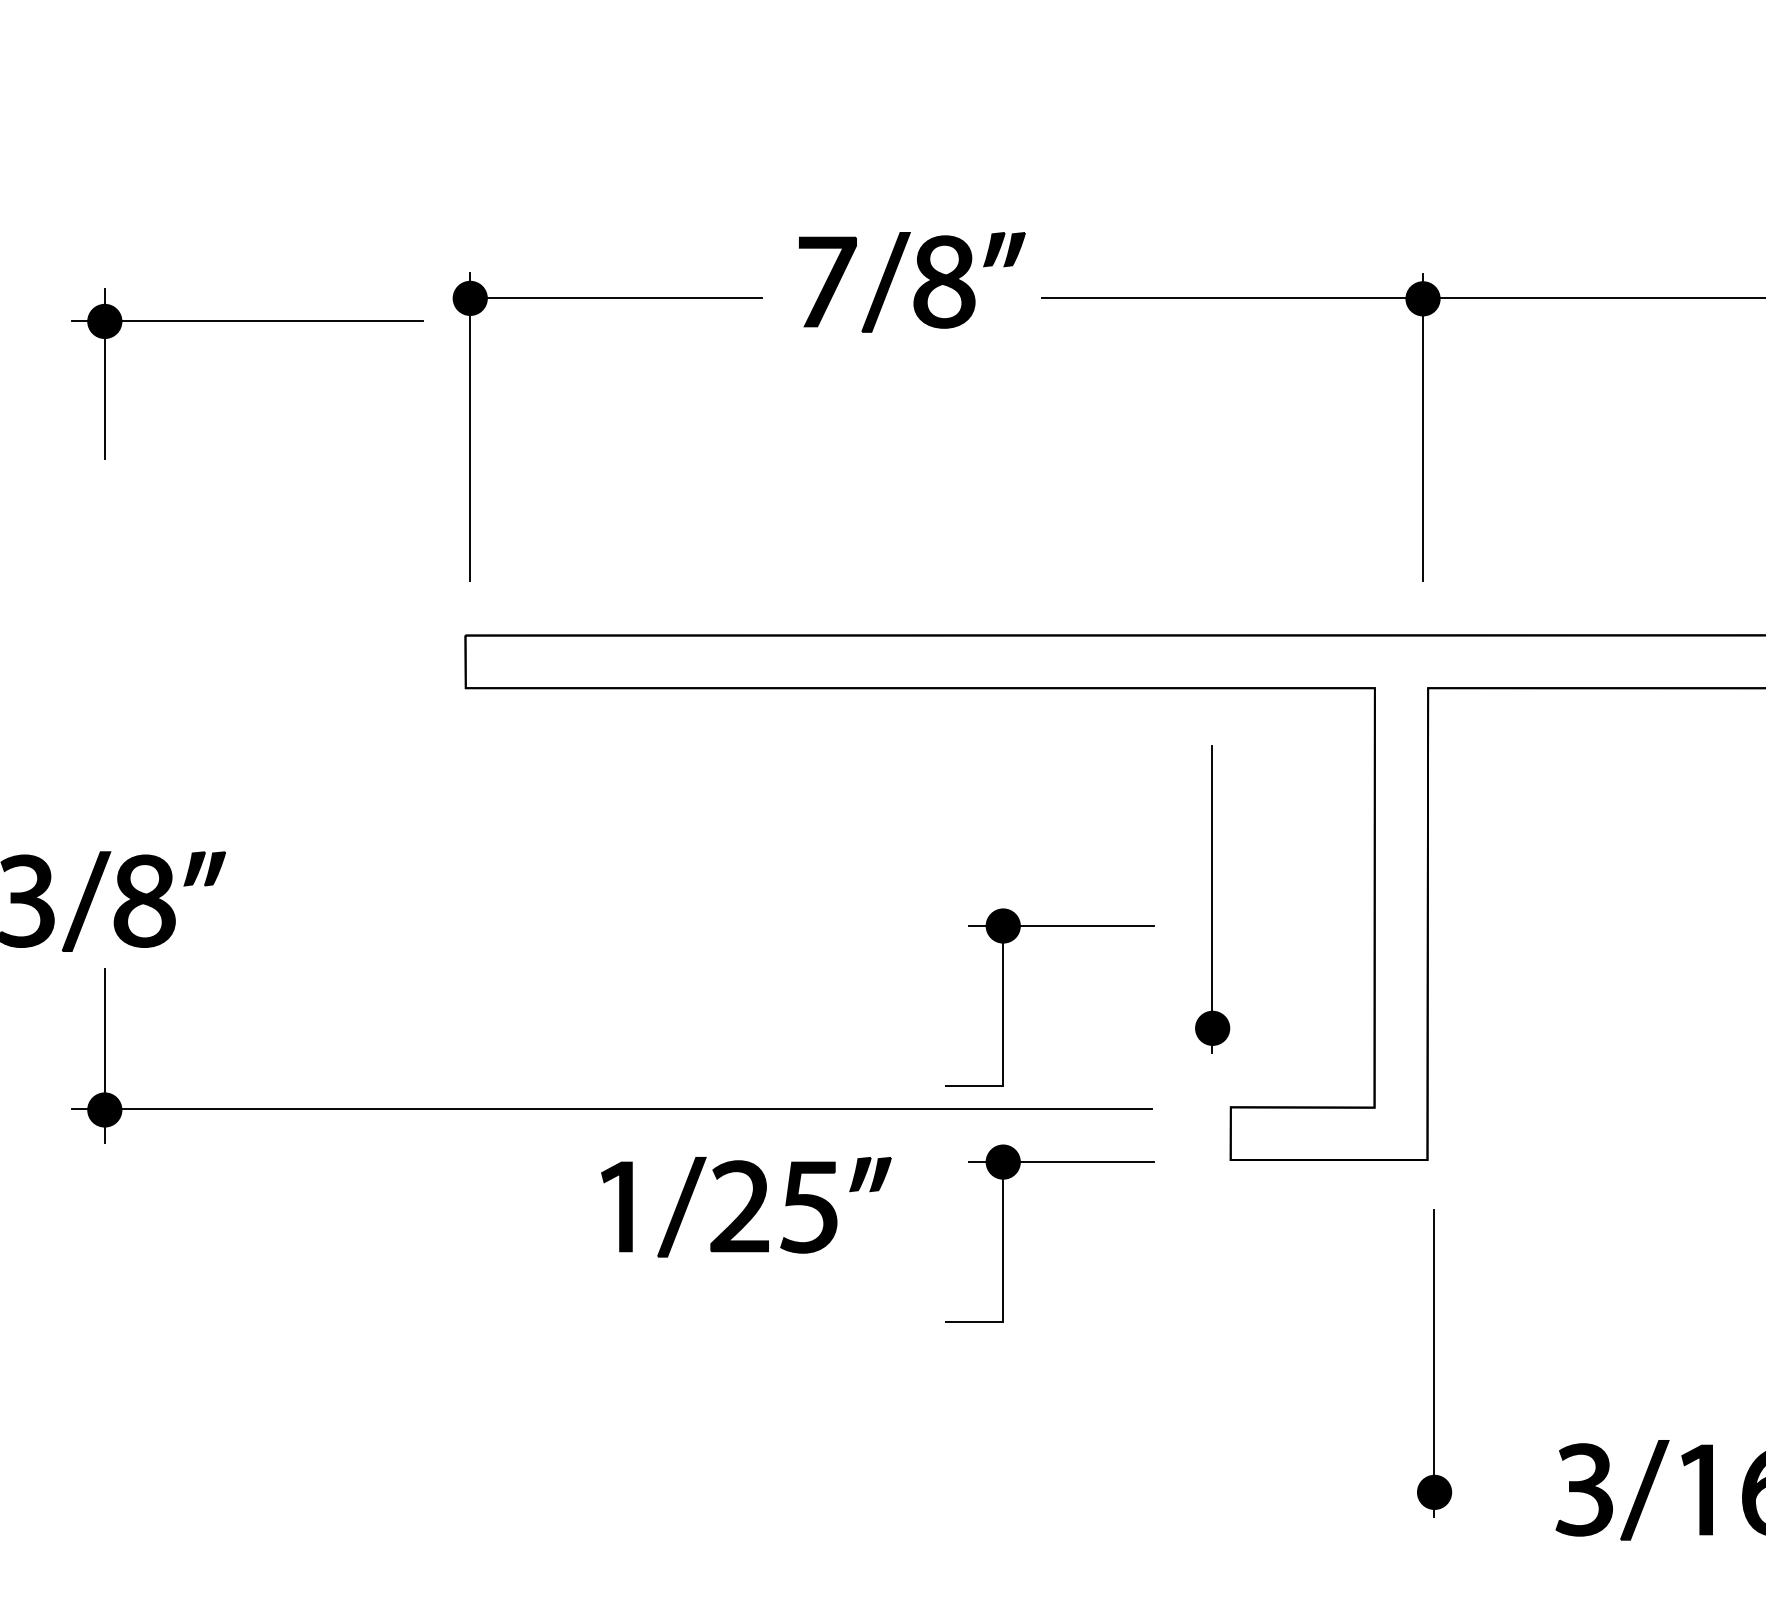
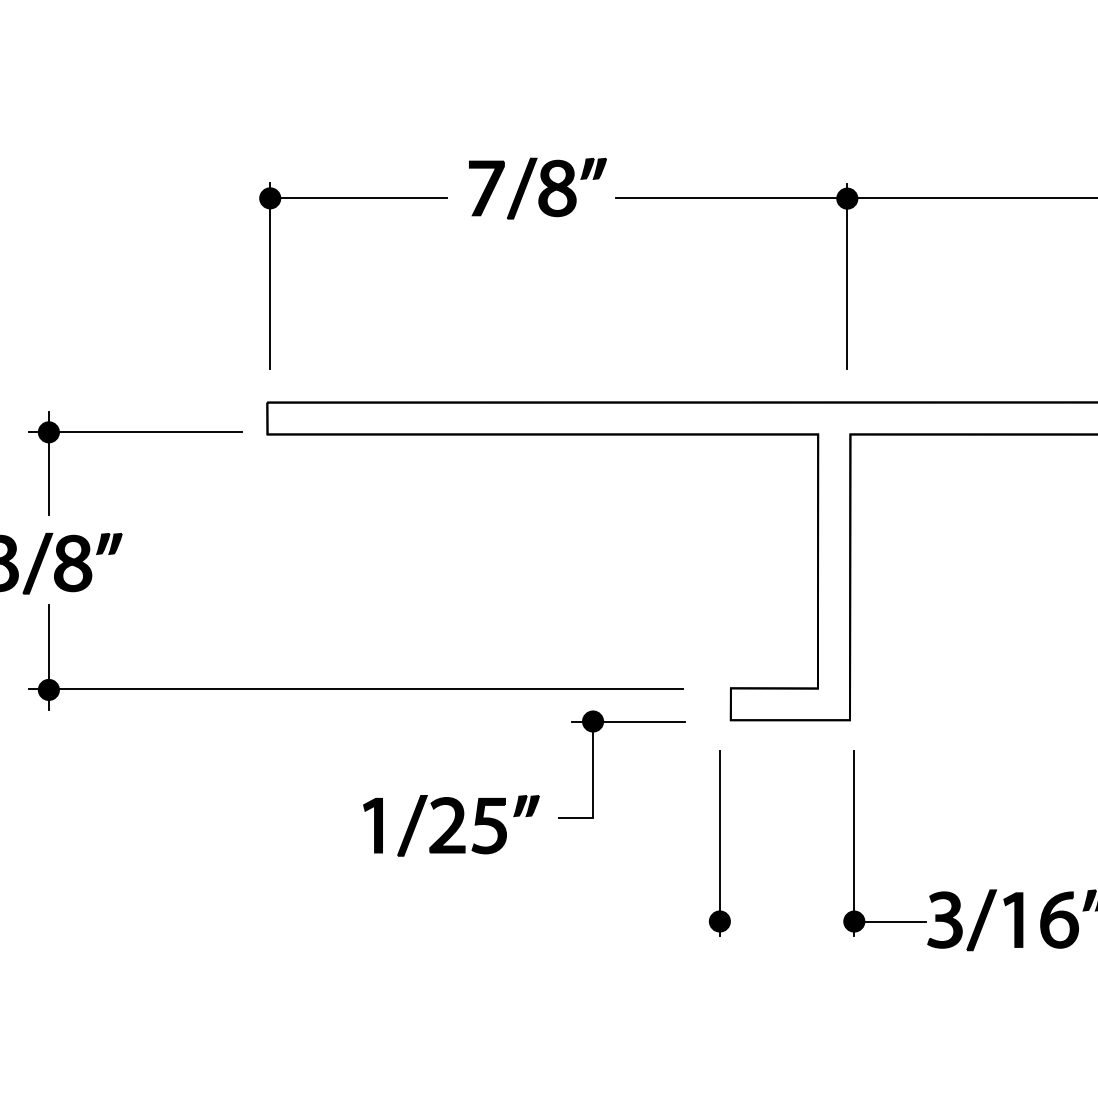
part: (247, 321) -> (135, 432), moved
part: (1211, 899) -> (719, 843), moved
part: (1003, 996) -> (593, 621), removed
part: (746, 1206) -> (451, 825), moved
line: (1494, 1492) -> (890, 921), added

